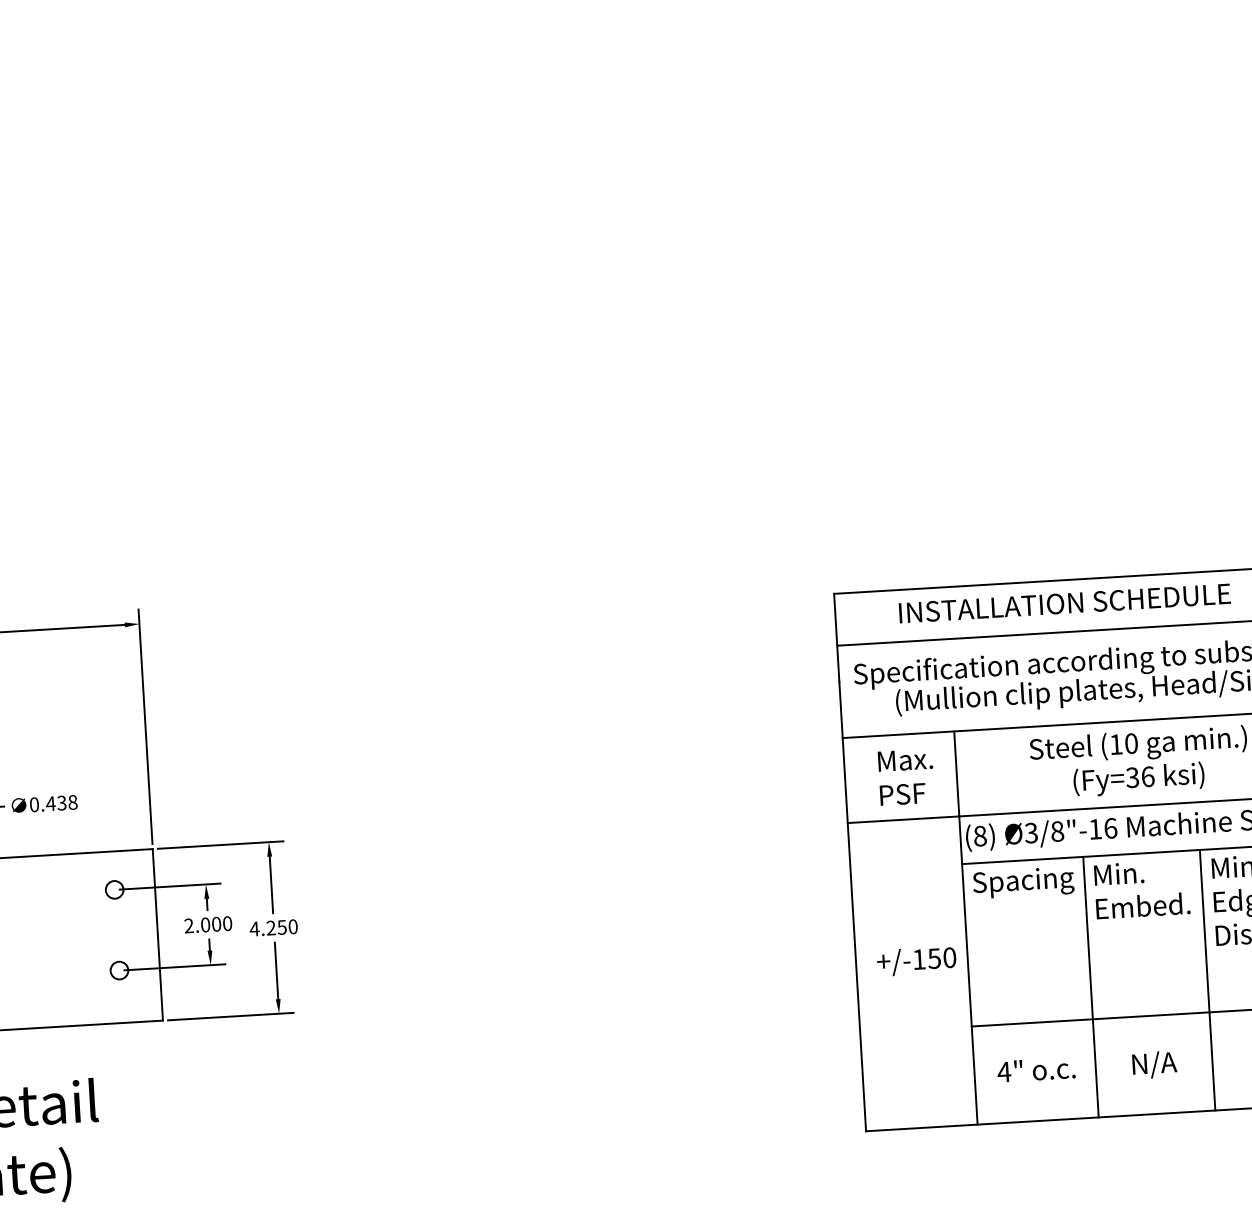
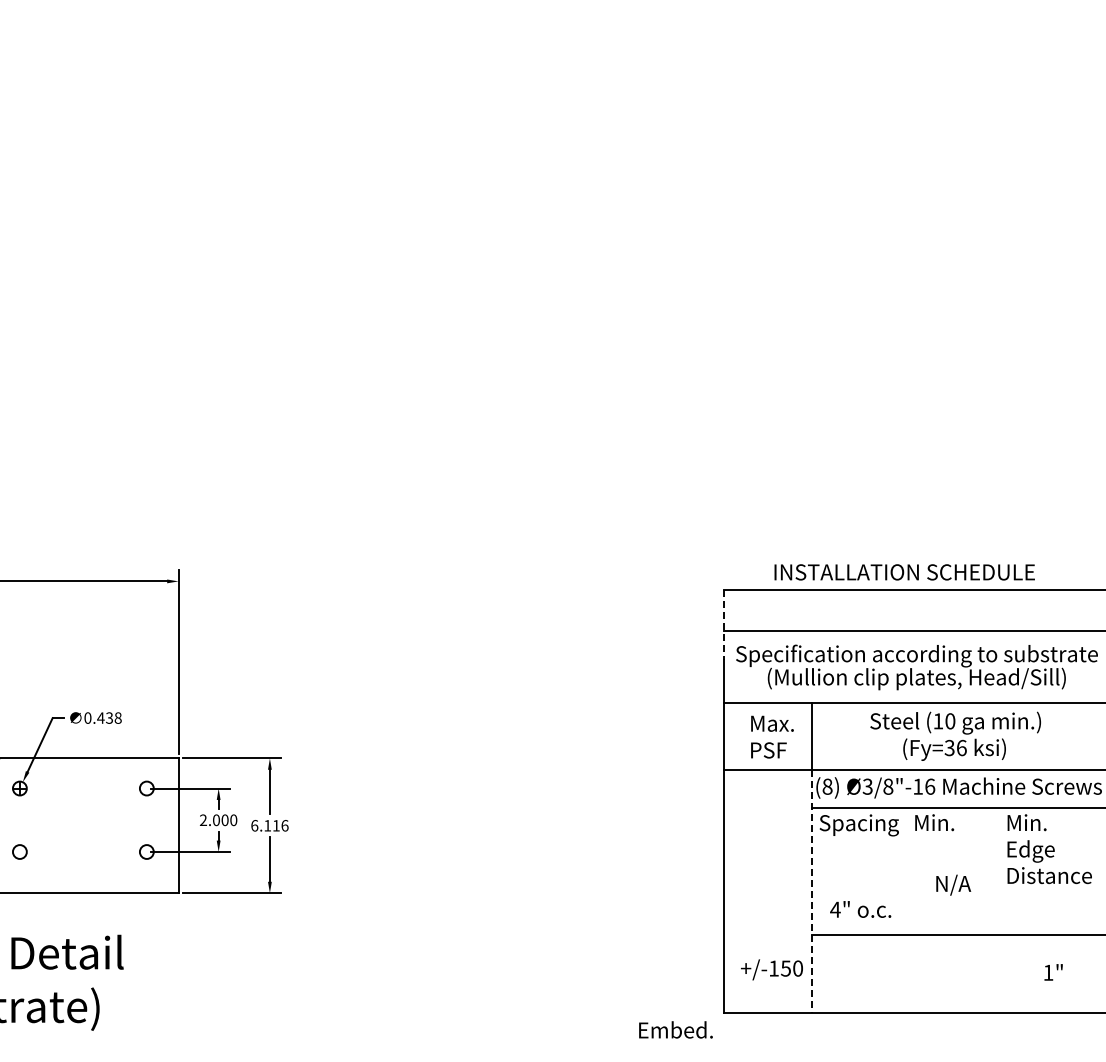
text: (1064, 603) -> (904, 572), moved
line: (836, 637) -> (724, 624), solid -> dashed
text: (1142, 905) -> (675, 1029), moved
text: (273, 927) -> (269, 825), 4.250 -> 6.116
text: (916, 960) -> (771, 969), moved
line: (969, 970) -> (812, 891), solid -> dashed
line: (1208, 979) -> (999, 909), removed
line: (1091, 986) -> (907, 909), removed
text: (1154, 1064) -> (953, 884), moved
text: (1036, 1069) -> (860, 909), moved

